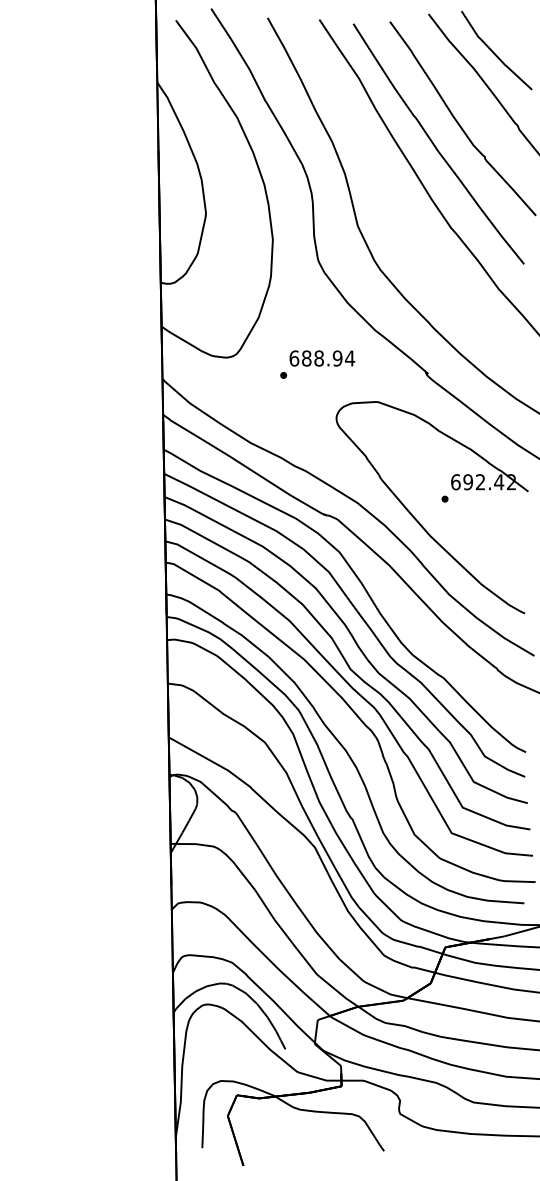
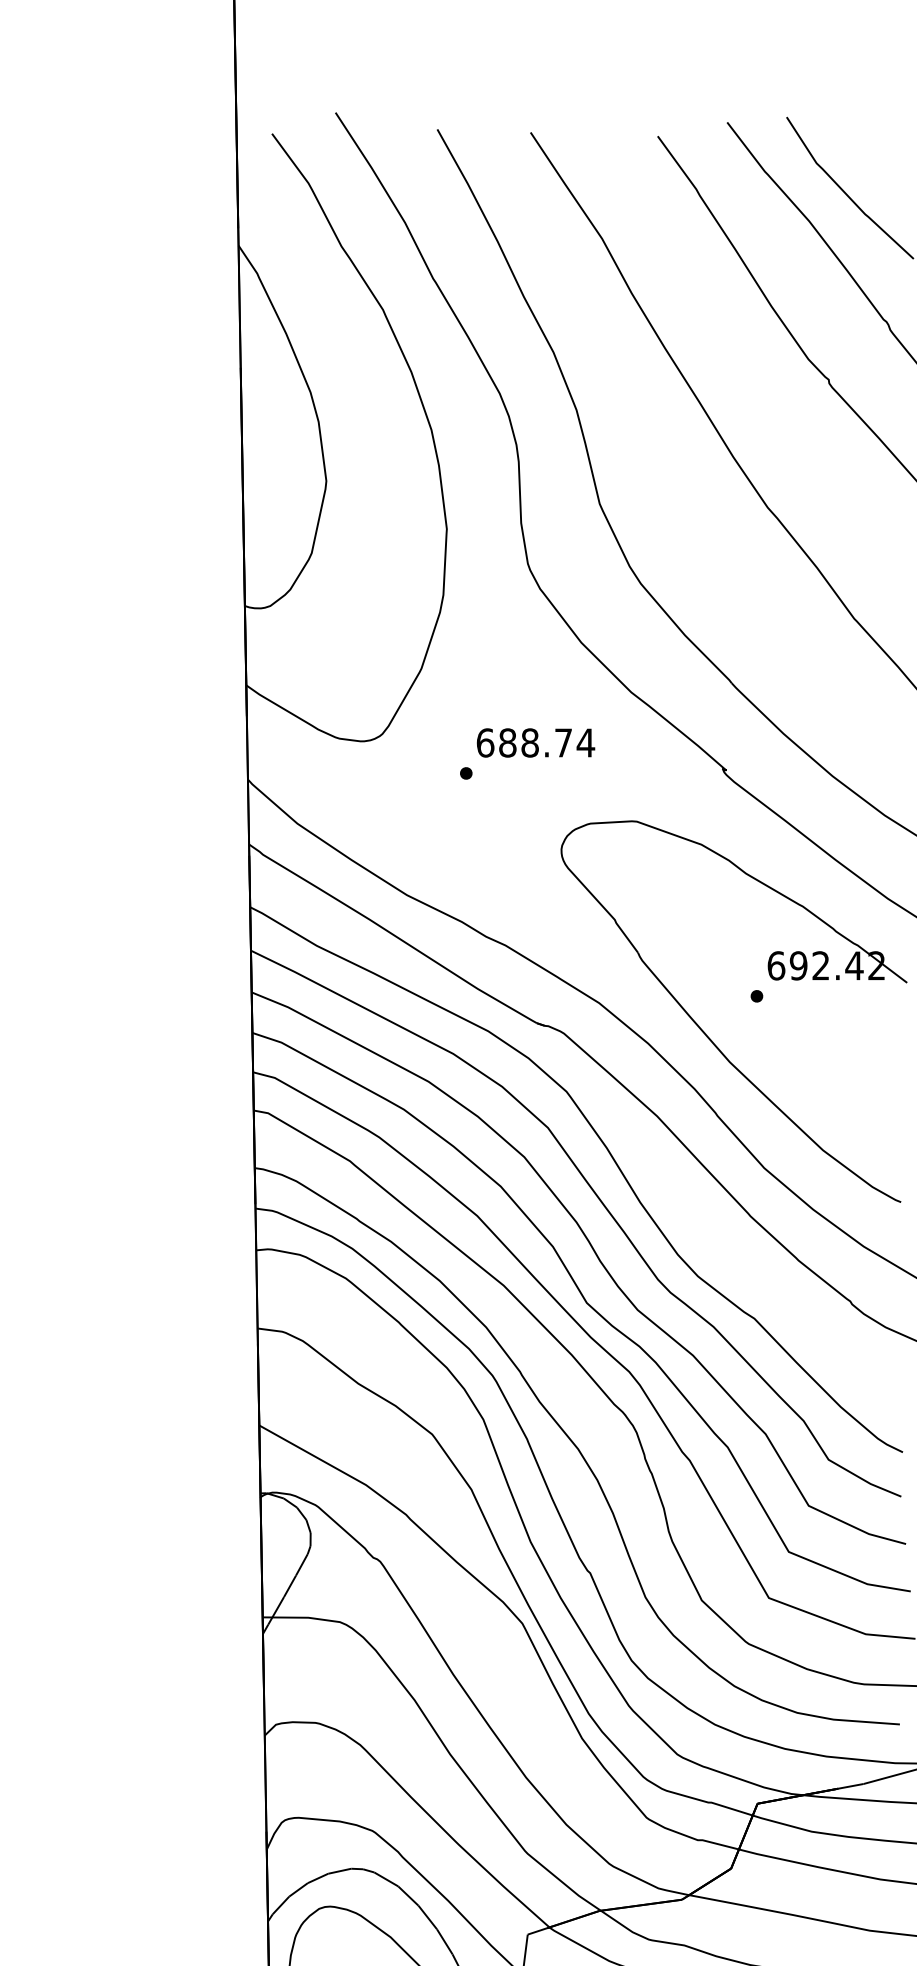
curve: (435, 145) -> (739, 359), removed
text: (337, 358) -> (563, 742), 688.94 -> 688.74

